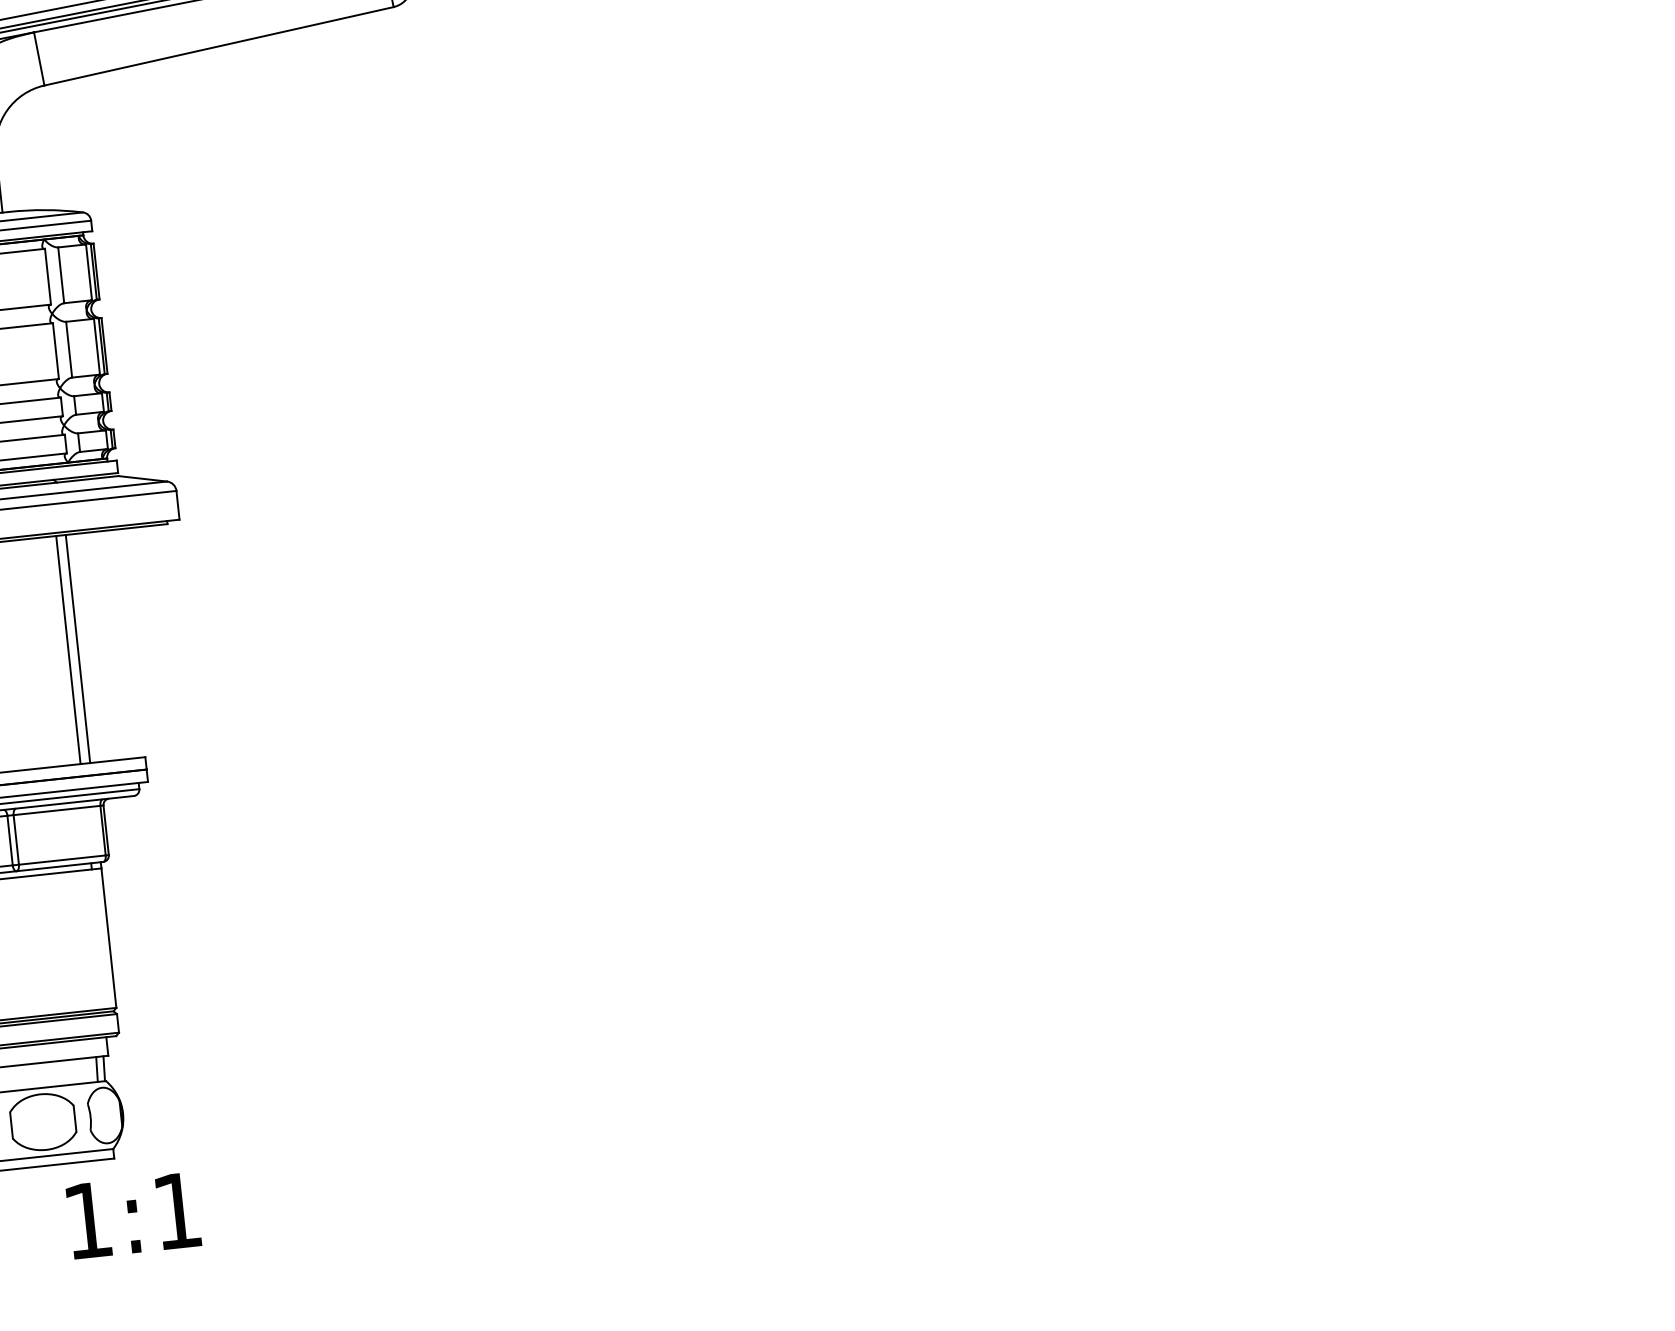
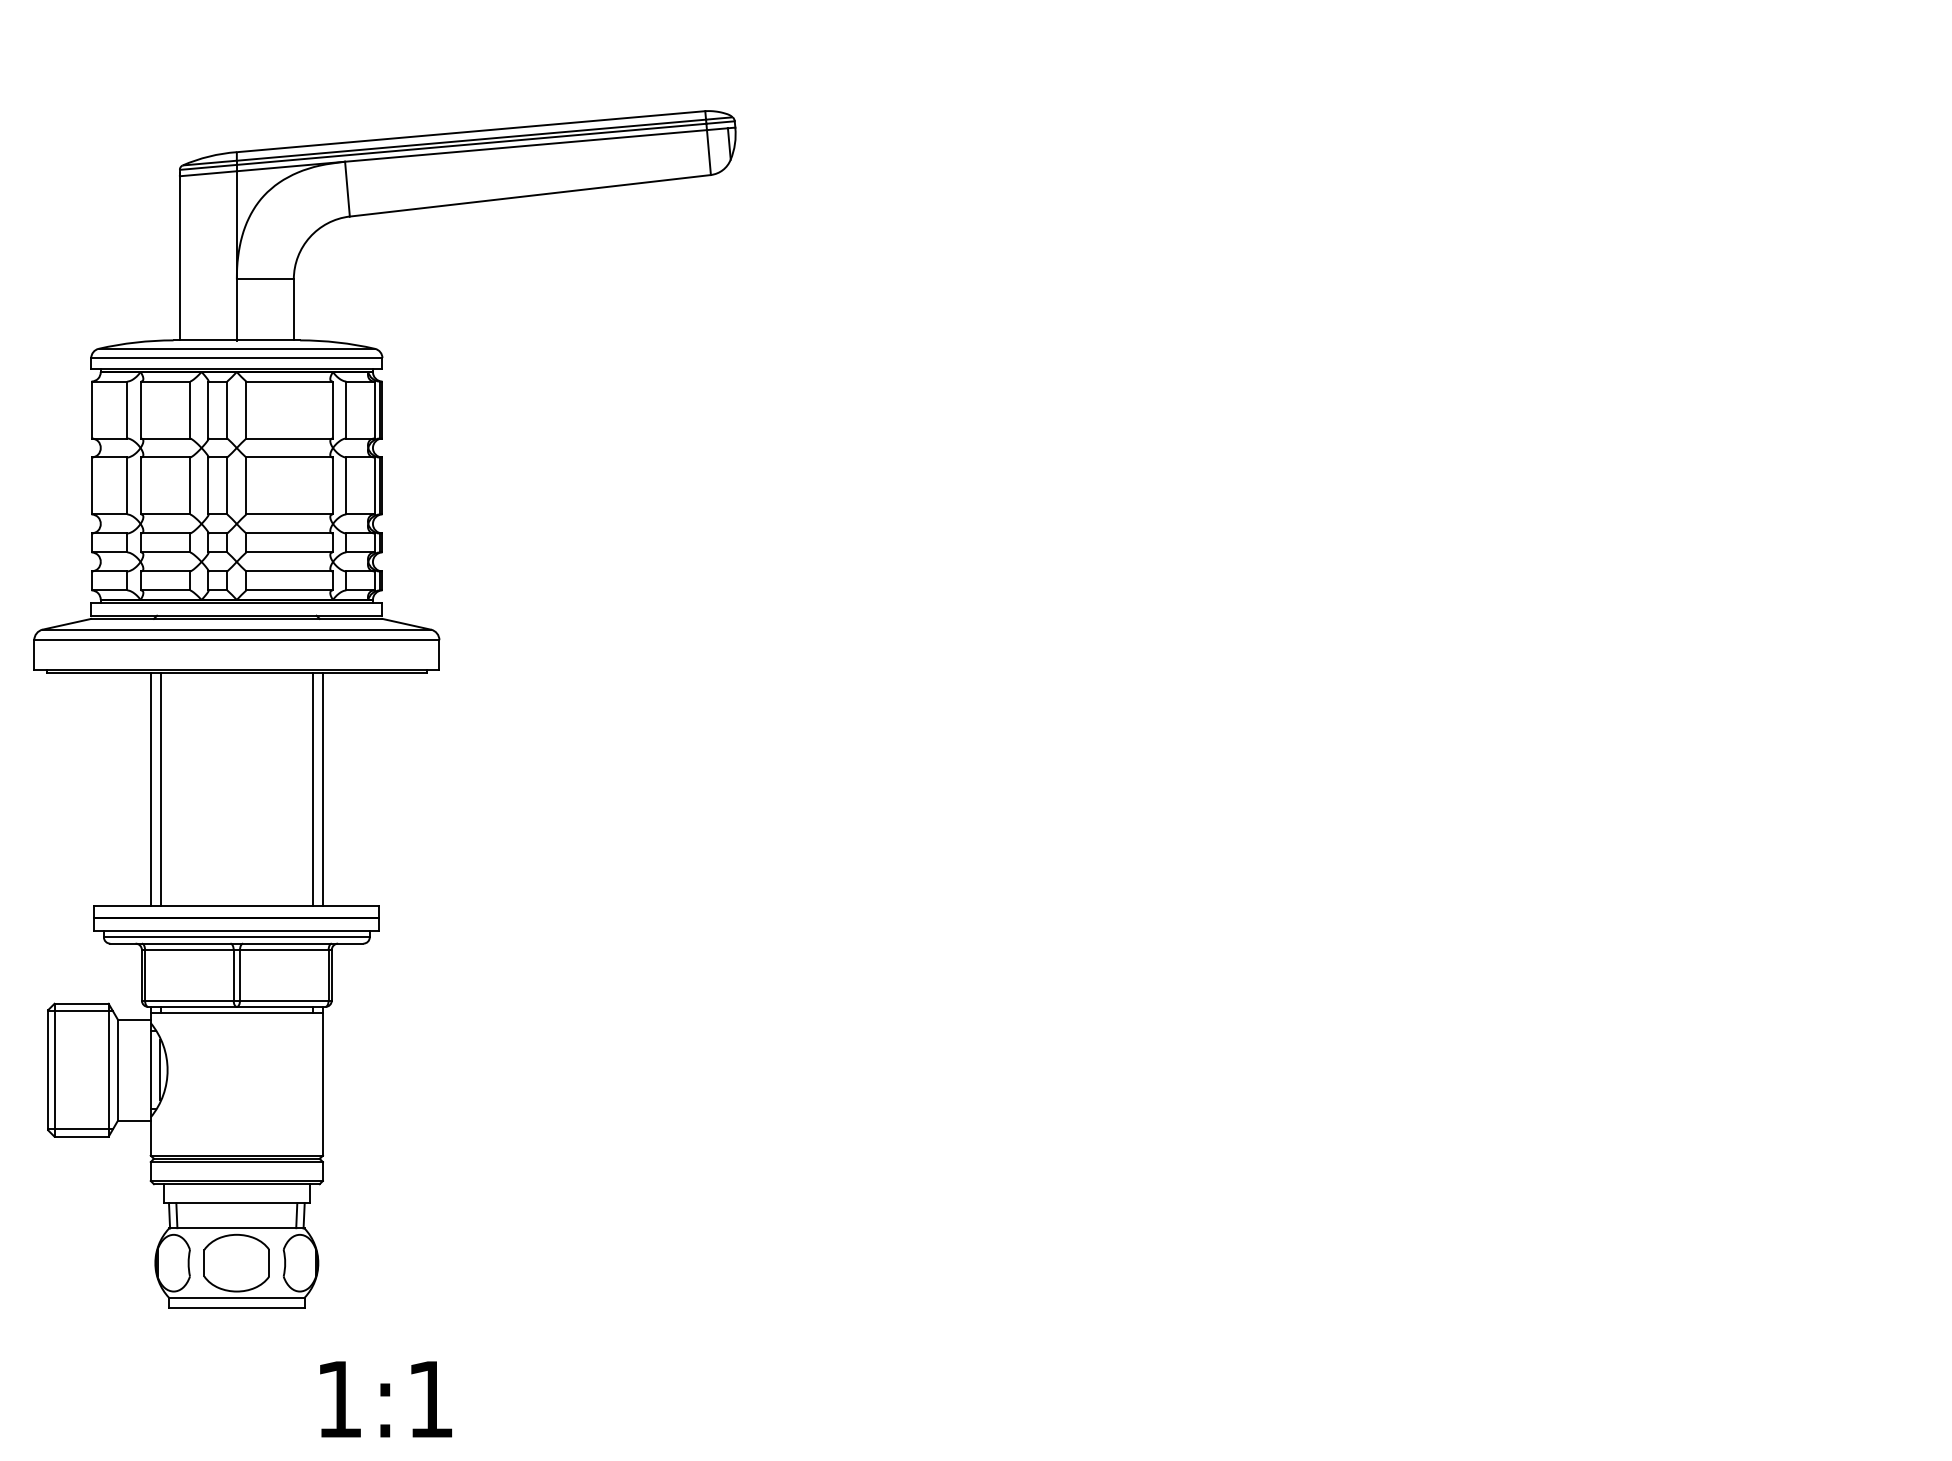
text: (133, 1215) -> (385, 1399), moved

